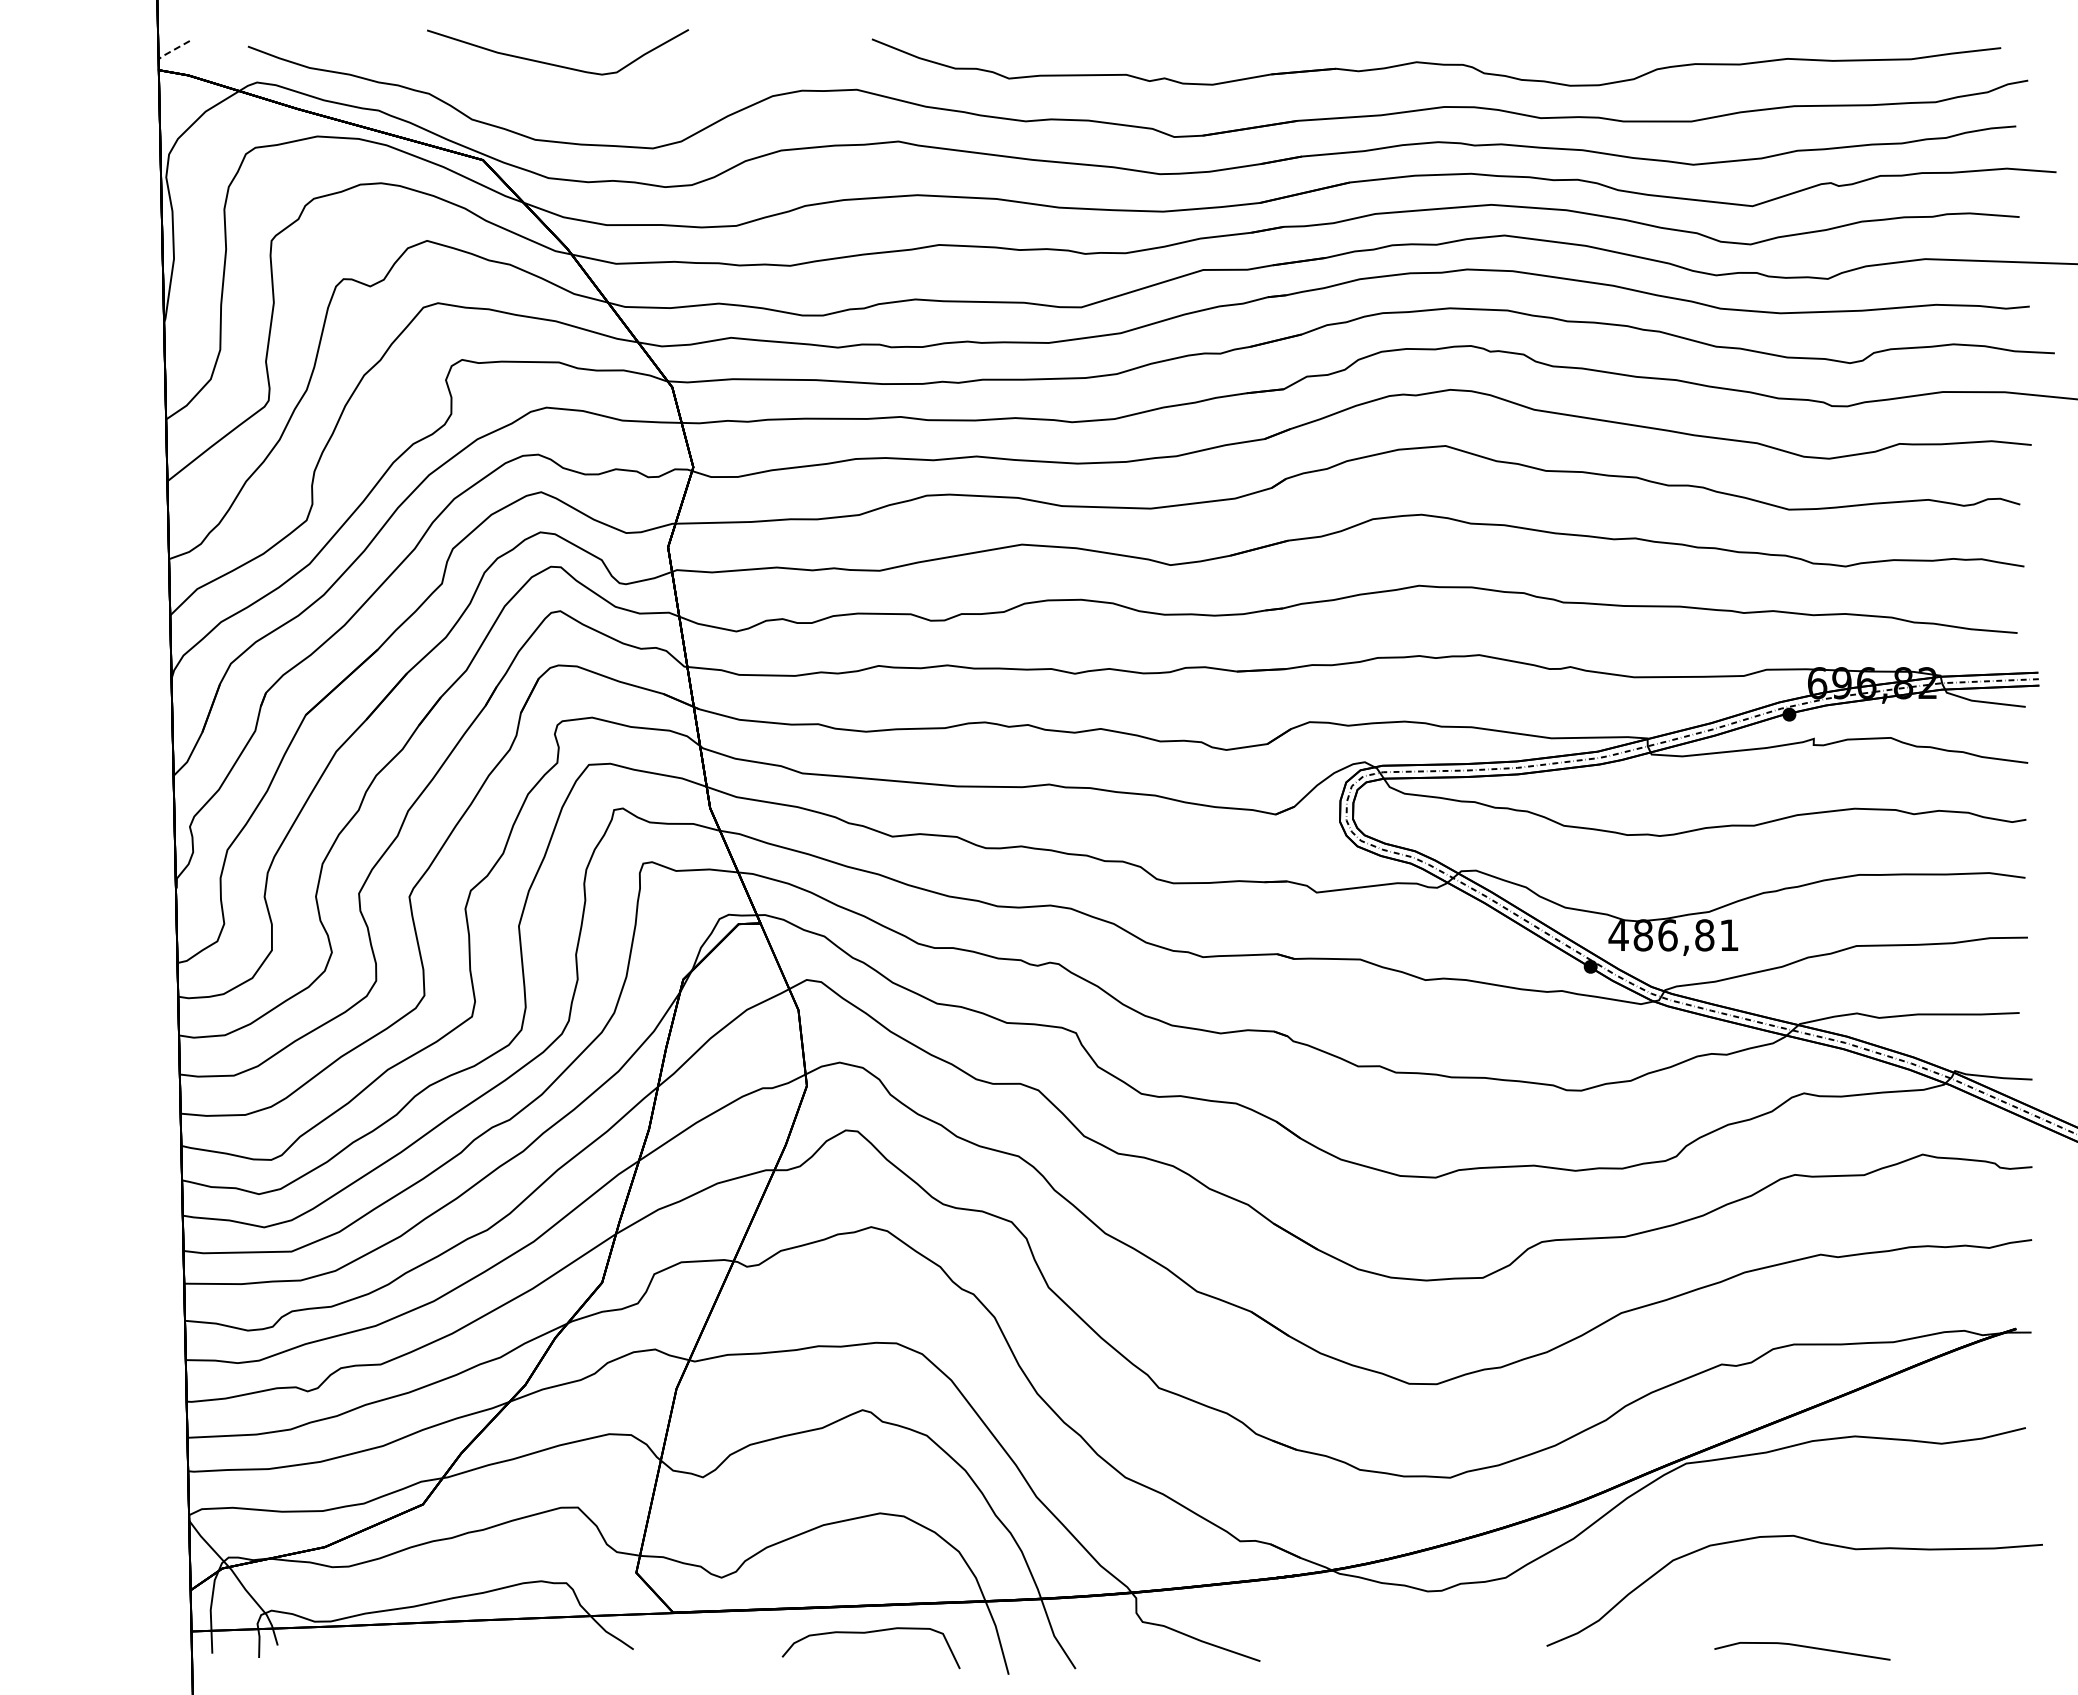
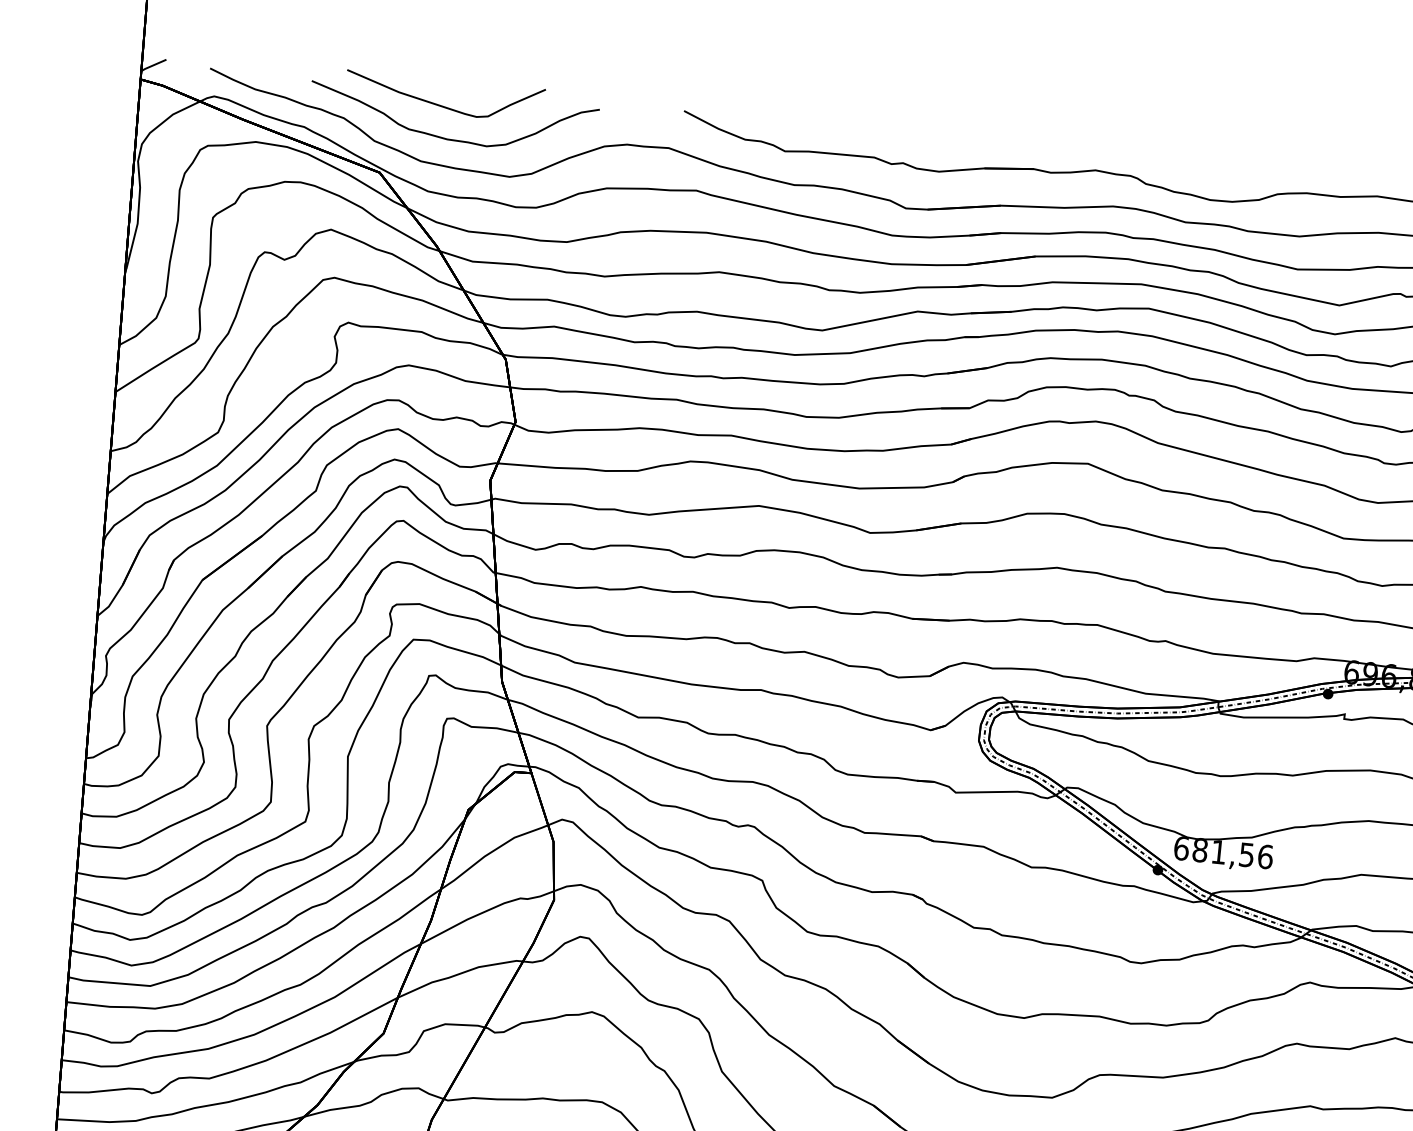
line: (173, 50) -> (153, 65), dashed -> solid
curve: (567, 106) -> (447, 138), added
text: (1673, 935) -> (1223, 852), 486,81 -> 681,56

